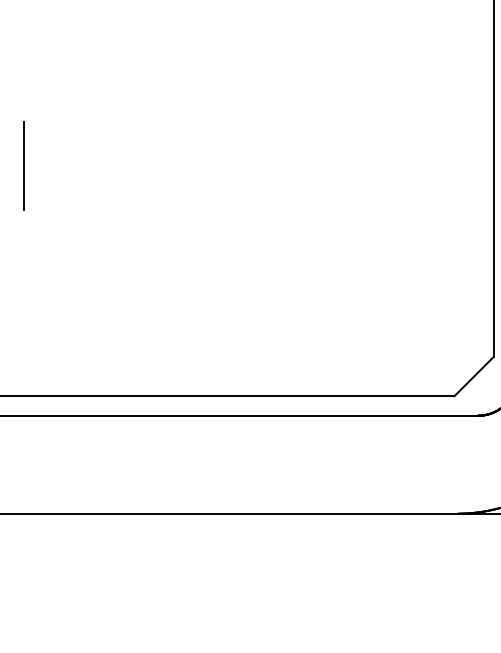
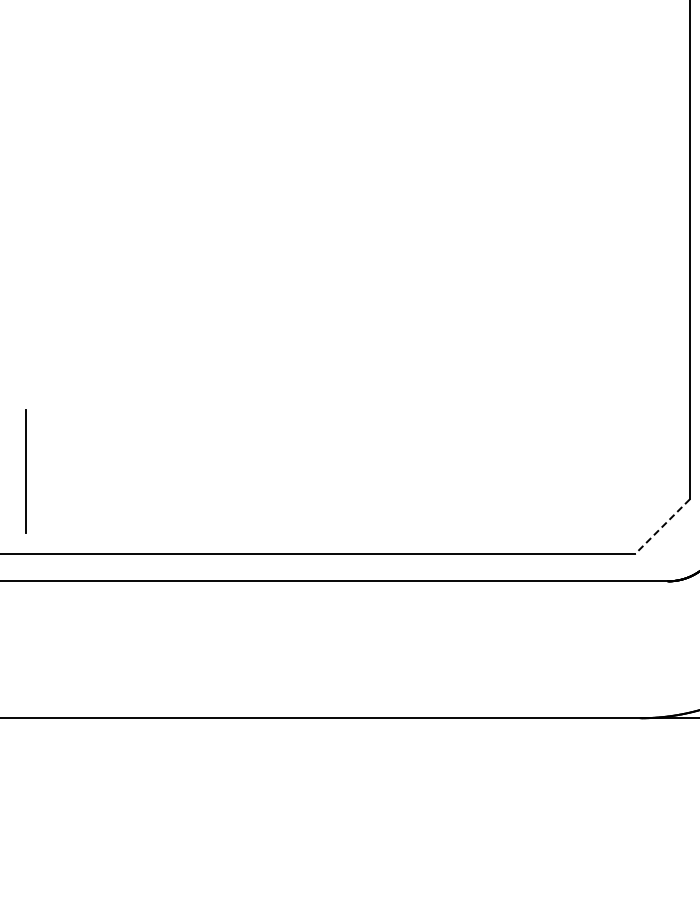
line: (23, 166) -> (25, 471), moved
line: (473, 376) -> (662, 526), solid -> dashed

